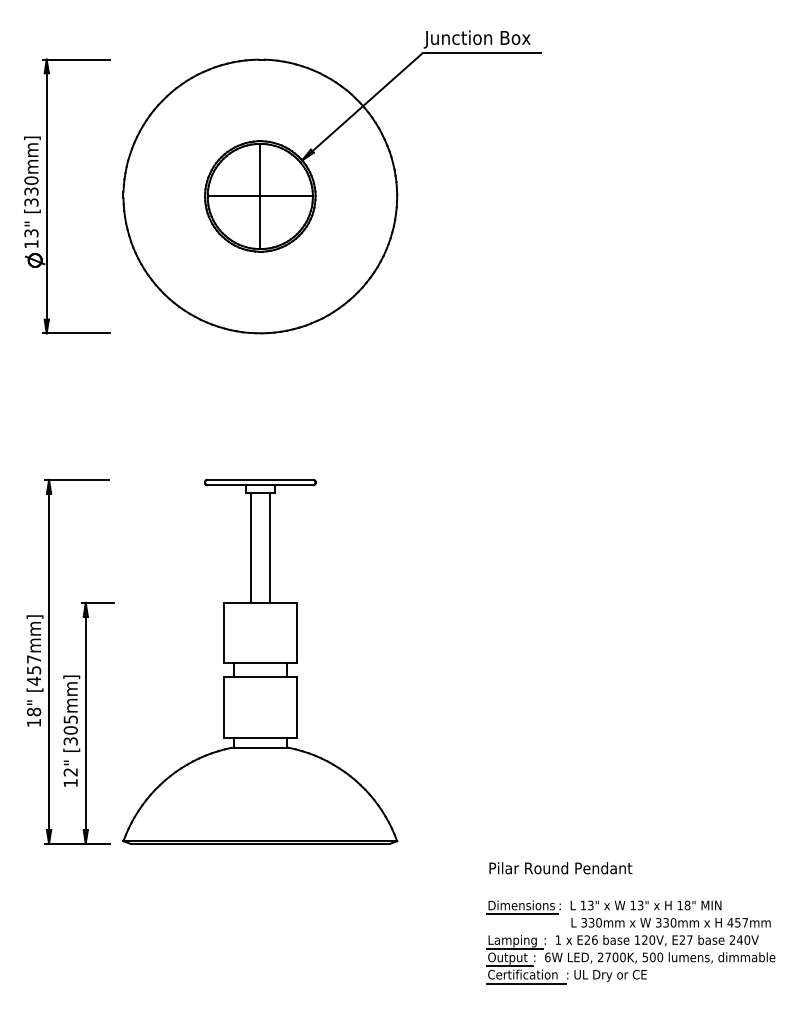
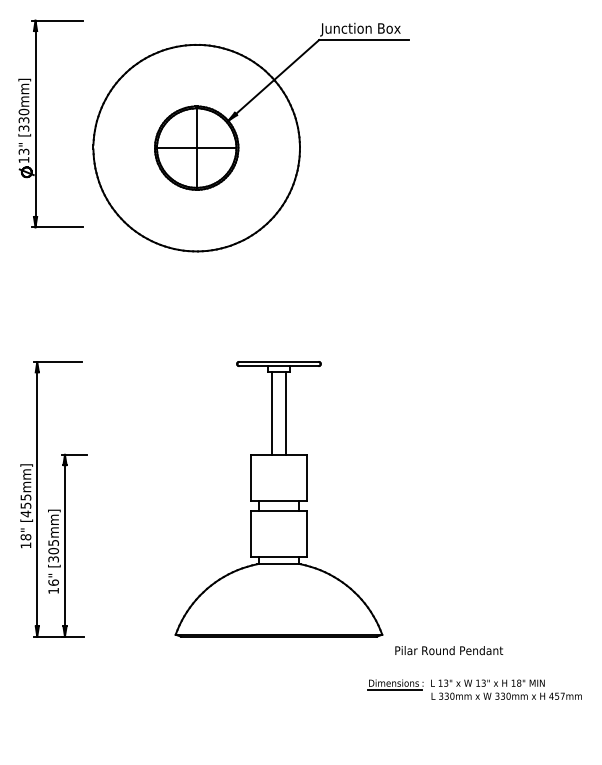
part: (47, 196) -> (36, 124), moved
text: (34, 659) -> (26, 497), [457mm] -> [455mm]
part: (260, 661) -> (279, 499), moved
text: (70, 772) -> (53, 582), 12" -> 16"
text: (560, 868) -> (448, 650), moved
part: (630, 959) -> (476, 724), removed

